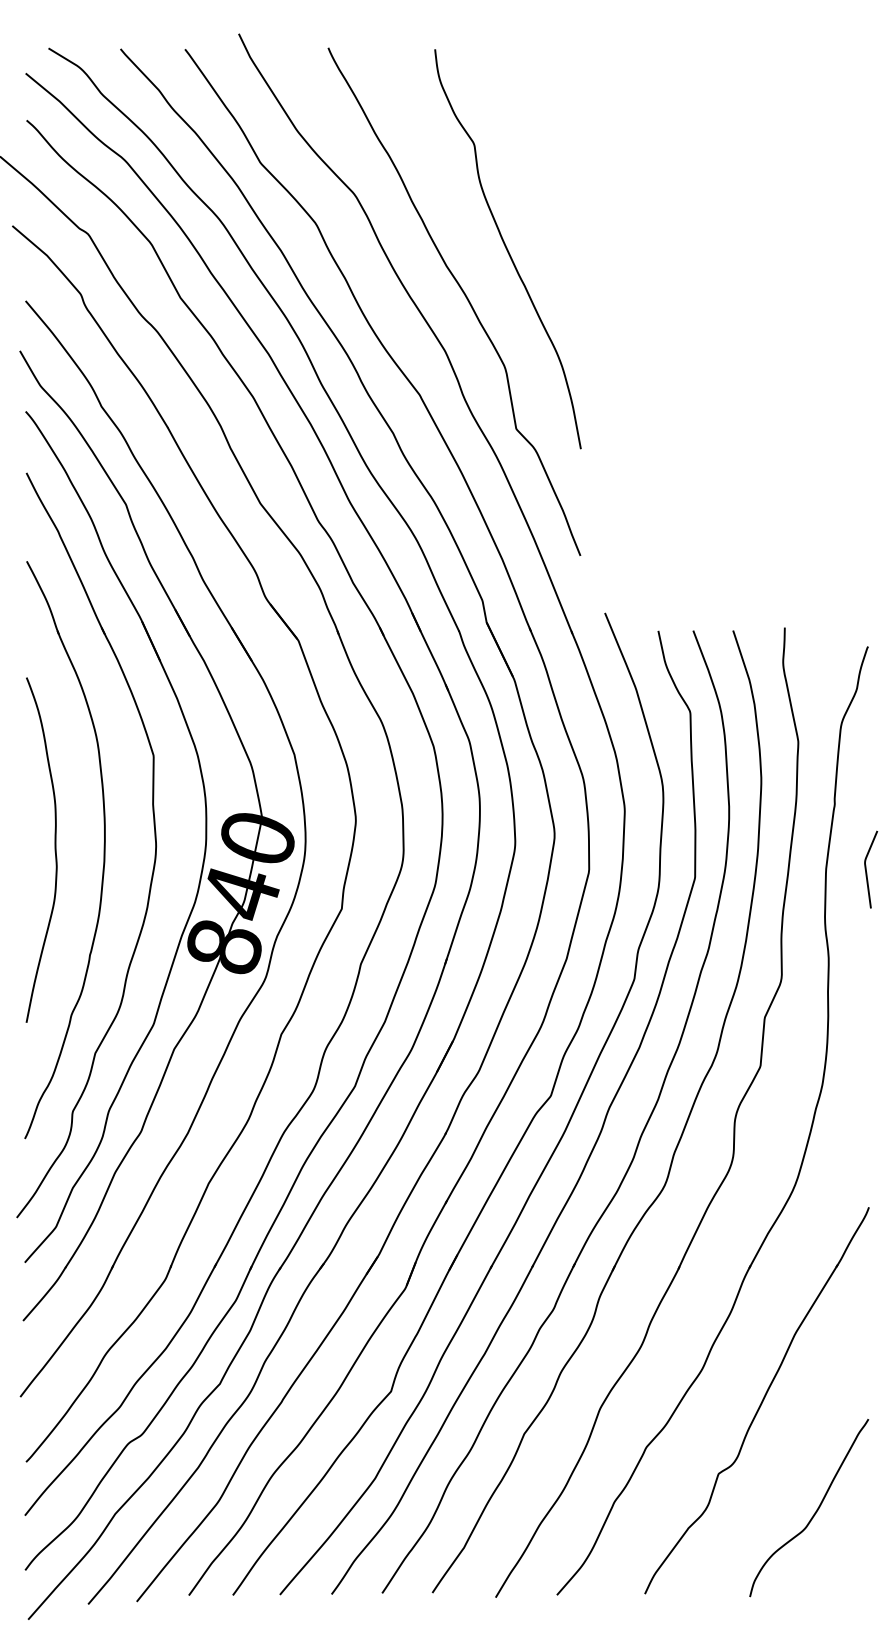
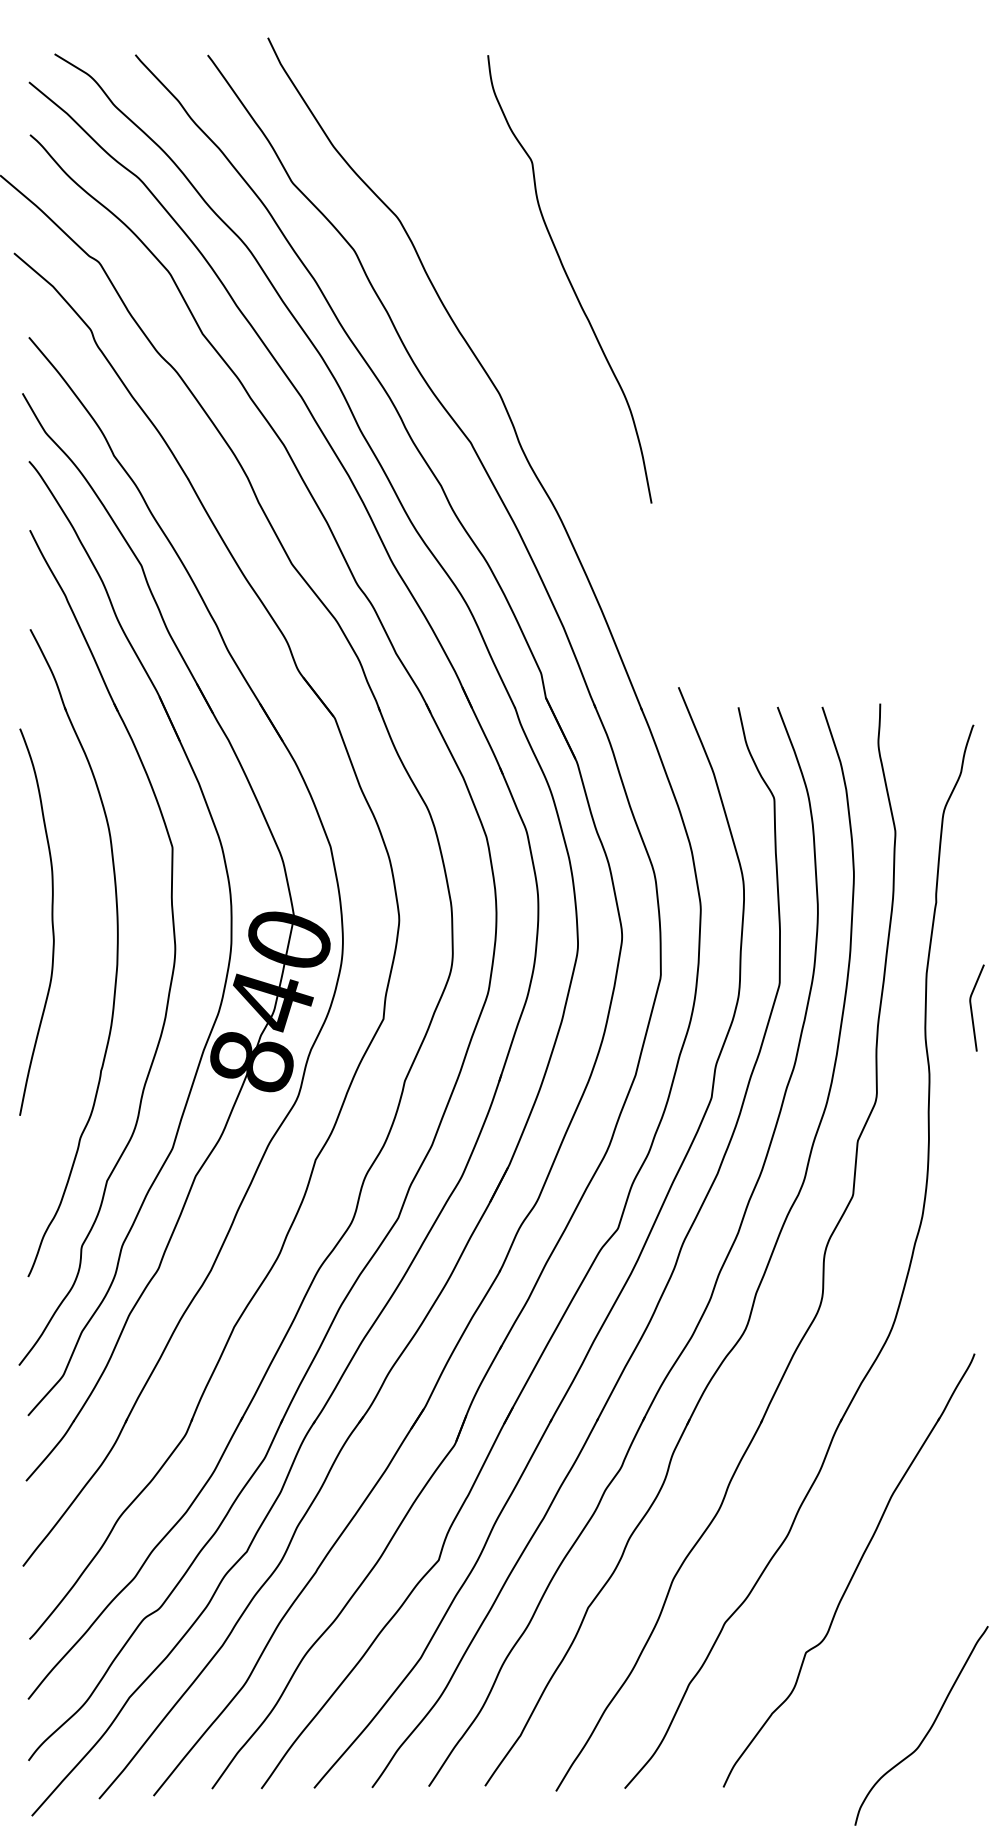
curve: (463, 294) -> (520, 330), removed
curve: (54, 849) -> (51, 921), moved
curve: (867, 870) -> (972, 1009), moved
curve: (814, 1513) -> (927, 1731), moved

